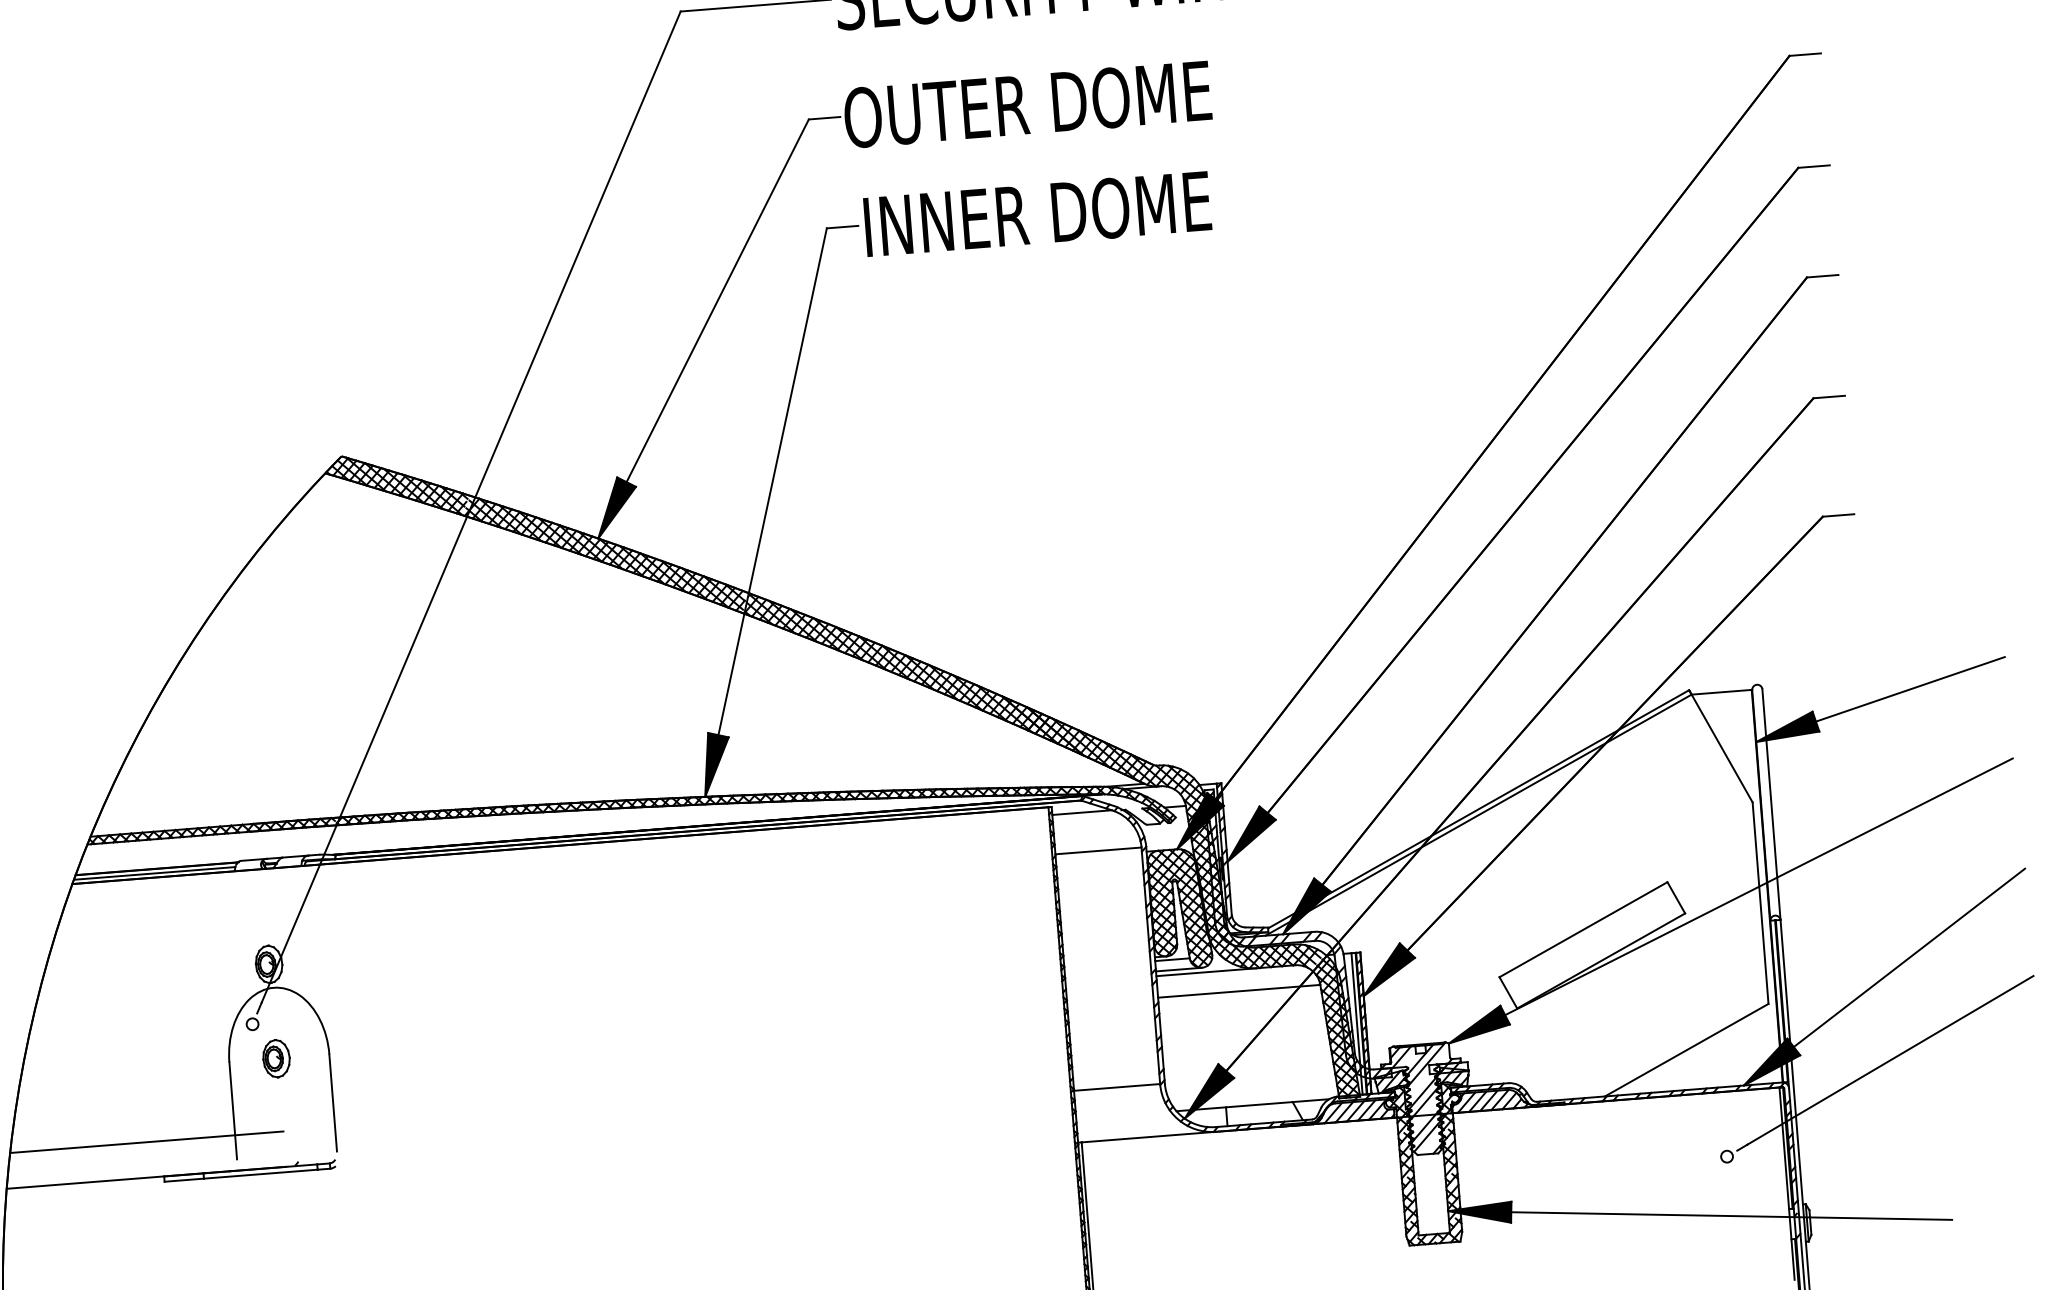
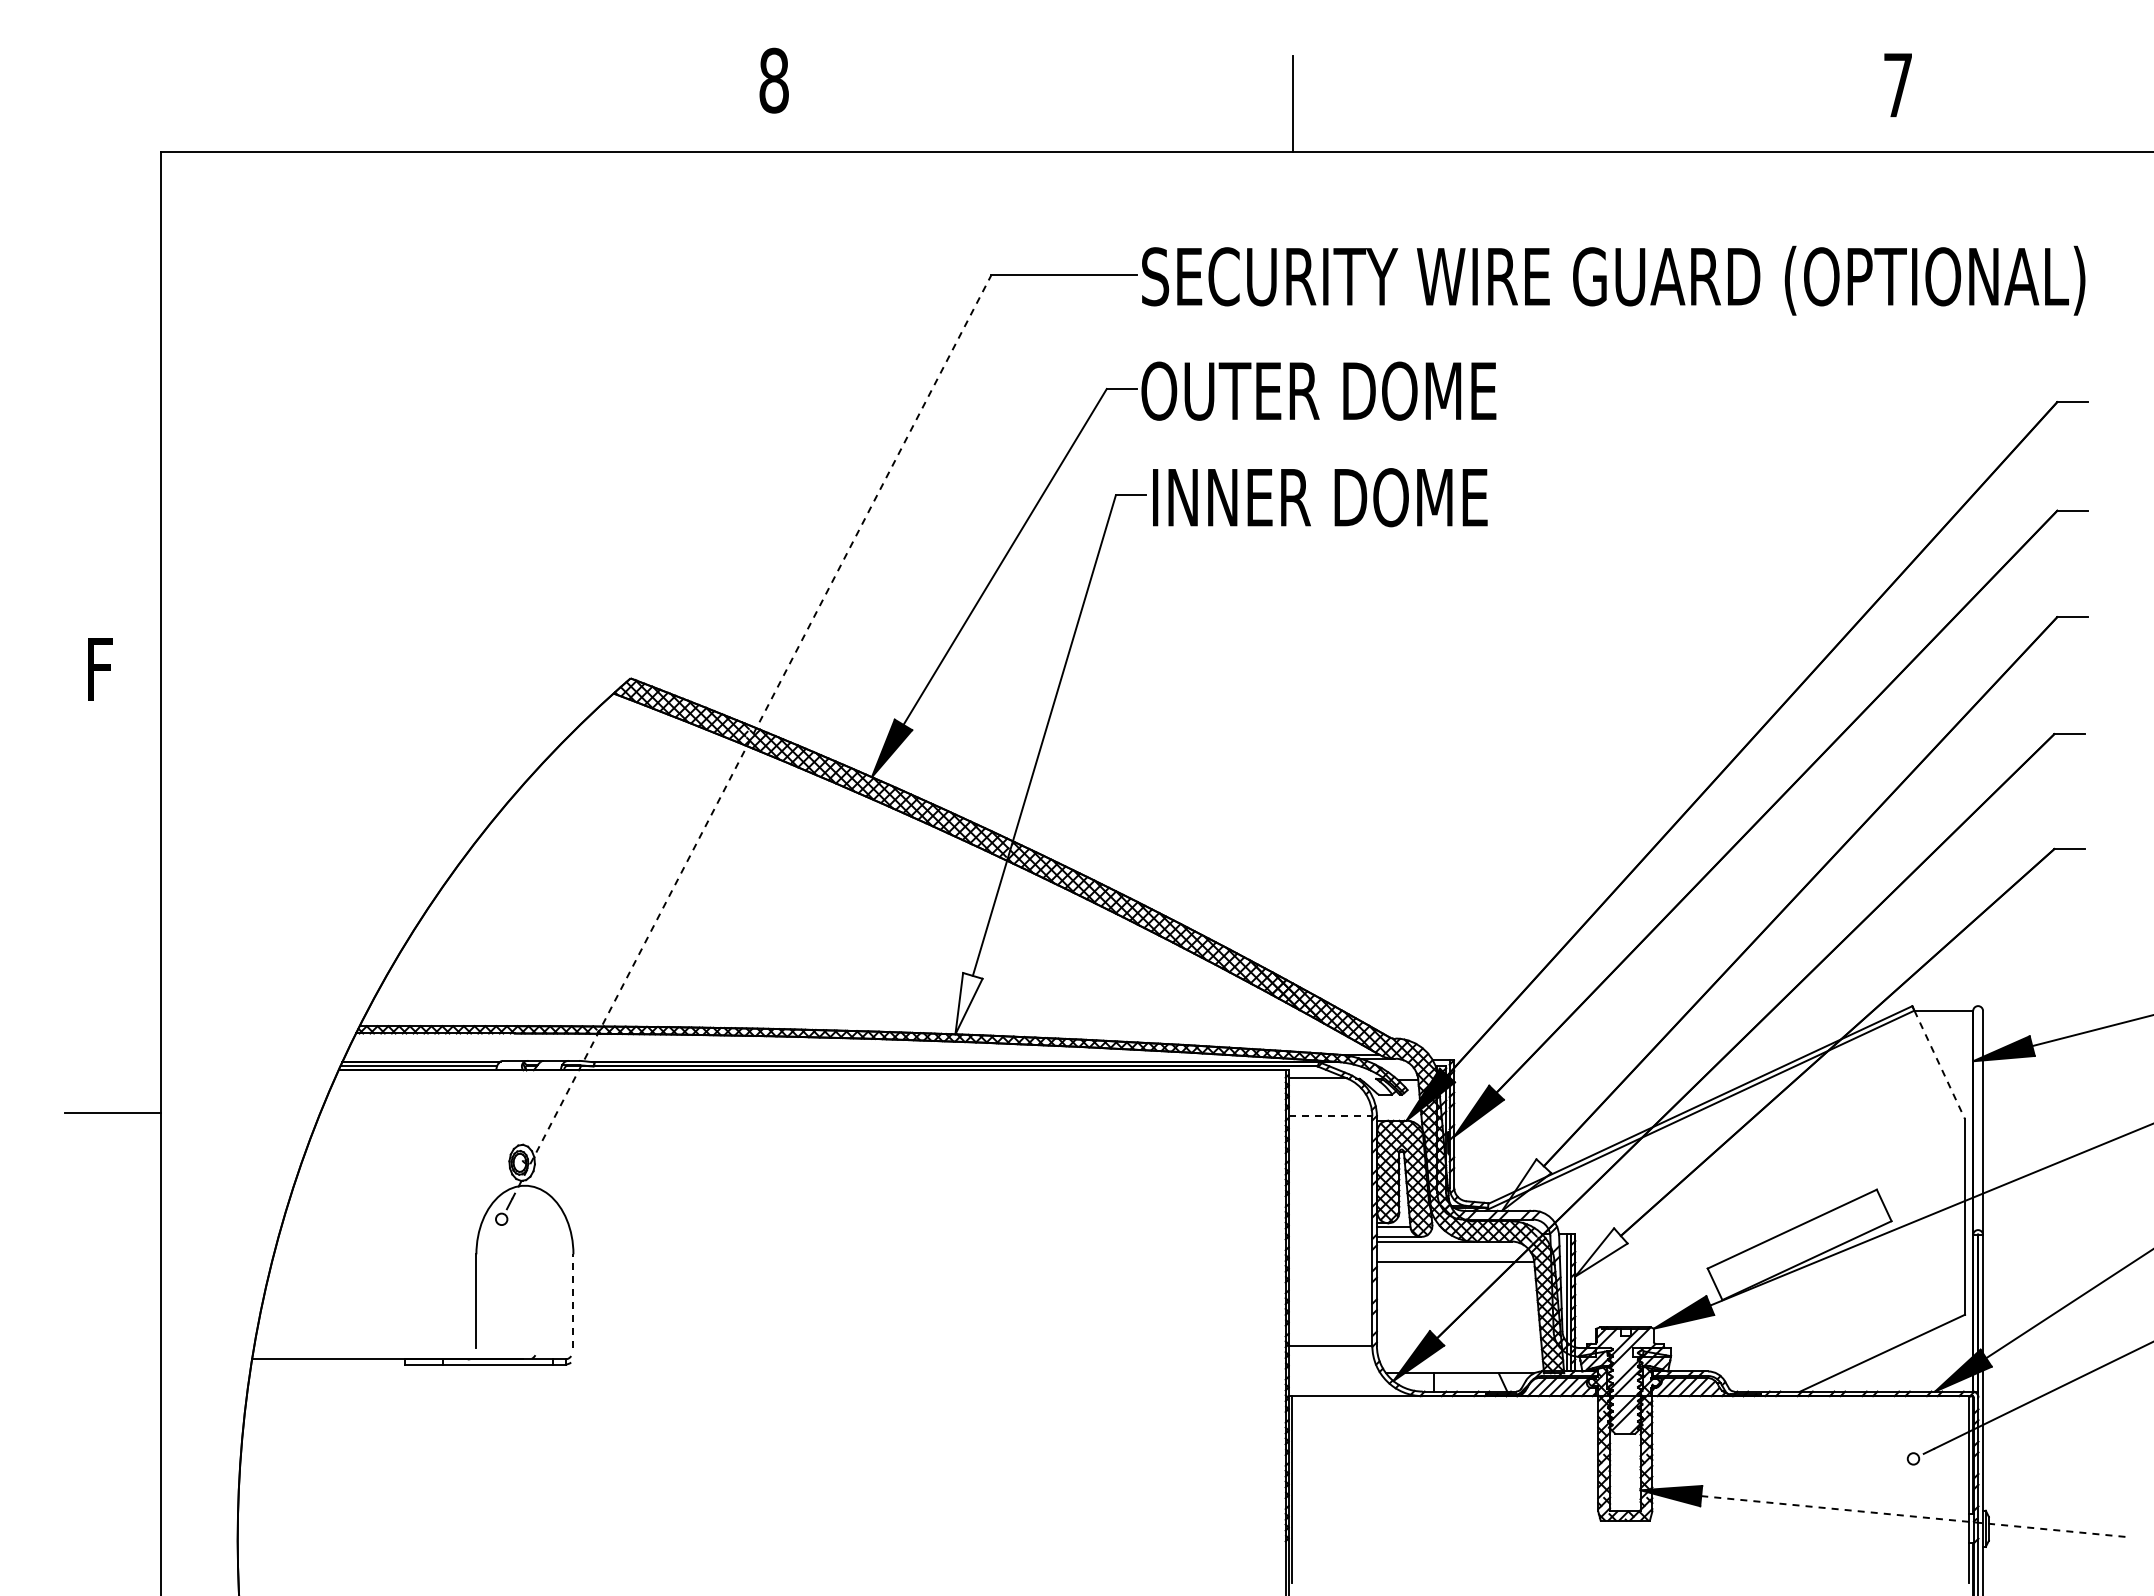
line: (471, 506) -> (752, 736), solid -> dashed
line: (1721, 748) -> (1939, 1064), solid -> dashed
fill: (716, 763) -> (968, 1003), removed
line: (1098, 851) -> (1330, 1116), solid -> dashed
fill: (1305, 905) -> (1526, 1184), removed
fill: (1388, 969) -> (1601, 1252), removed
part: (275, 1058) -> (521, 1254), removed
line: (333, 1102) -> (573, 1300), solid -> dashed
line: (146, 1142) -> (390, 1325), removed
line: (1731, 1216) -> (1913, 1516), solid -> dashed

